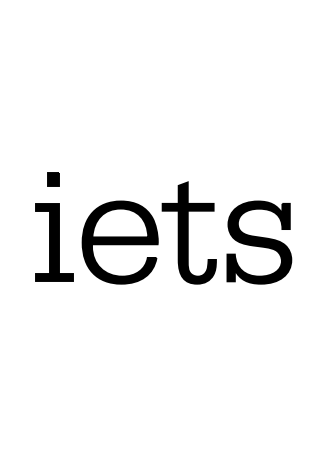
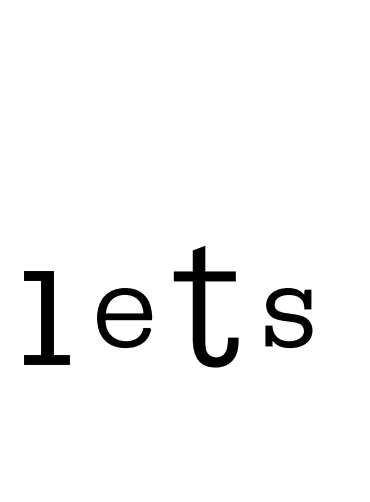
part: (53, 179) -> (45, 243), removed
part: (119, 242) -> (123, 317), size x0.6
part: (259, 242) -> (289, 317), size x0.6

